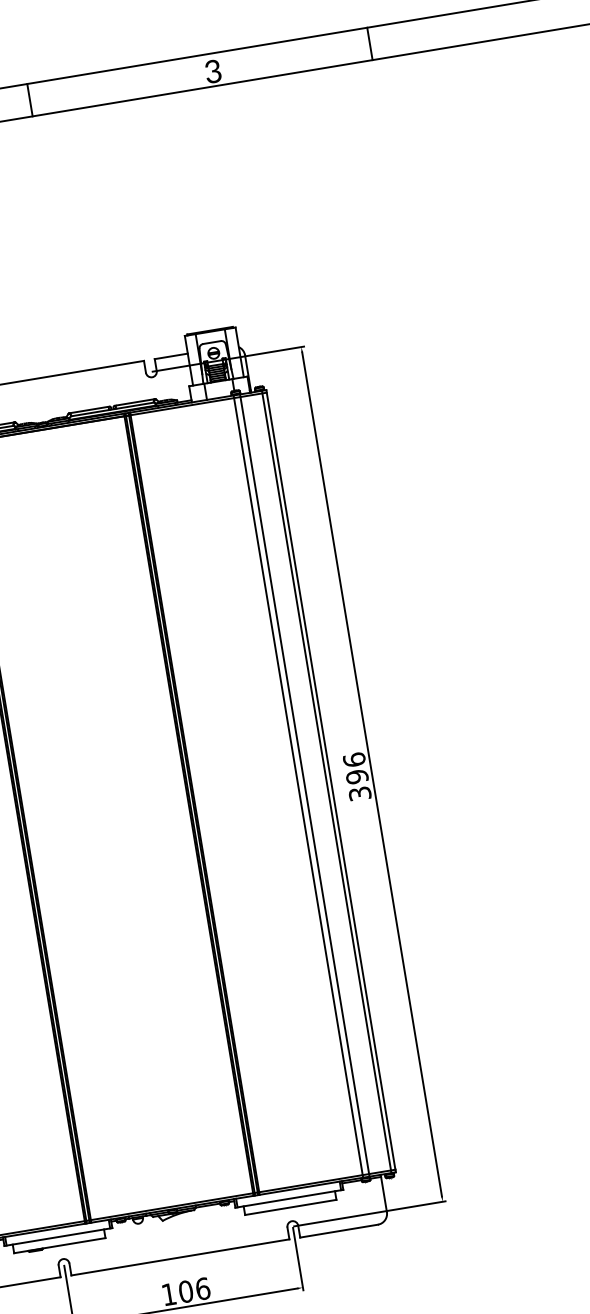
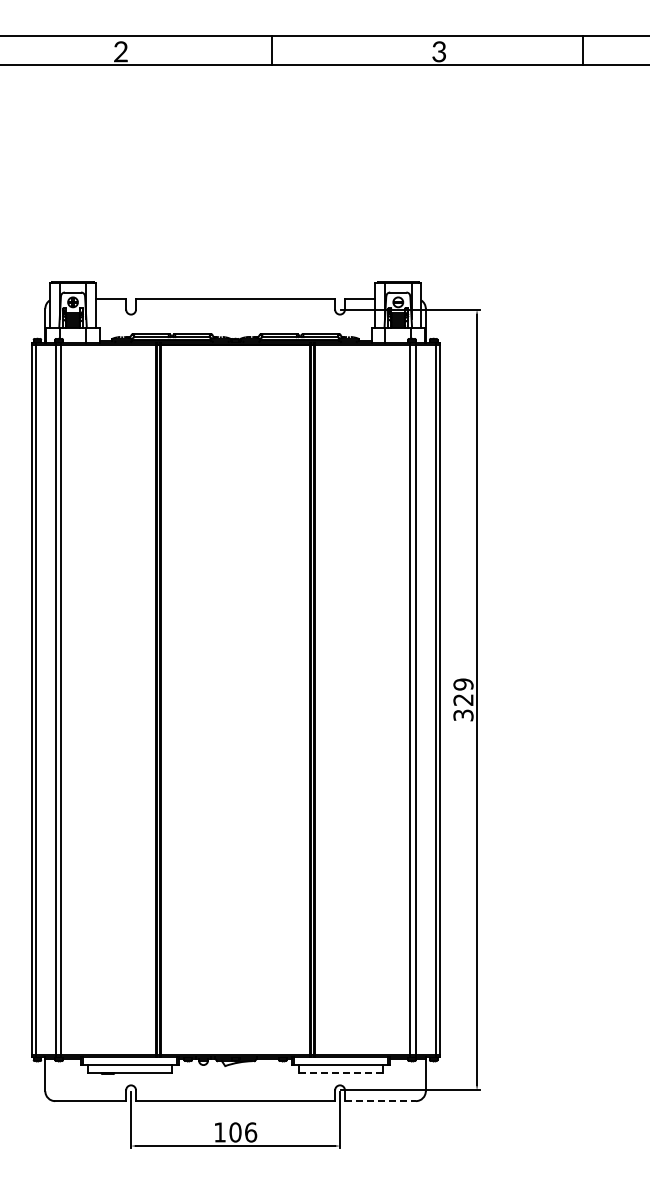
text: (355, 768) -> (463, 692), 396 -> 329
line: (291, 1206) -> (341, 1072), solid -> dashed
line: (339, 1231) -> (380, 1101), solid -> dashed

